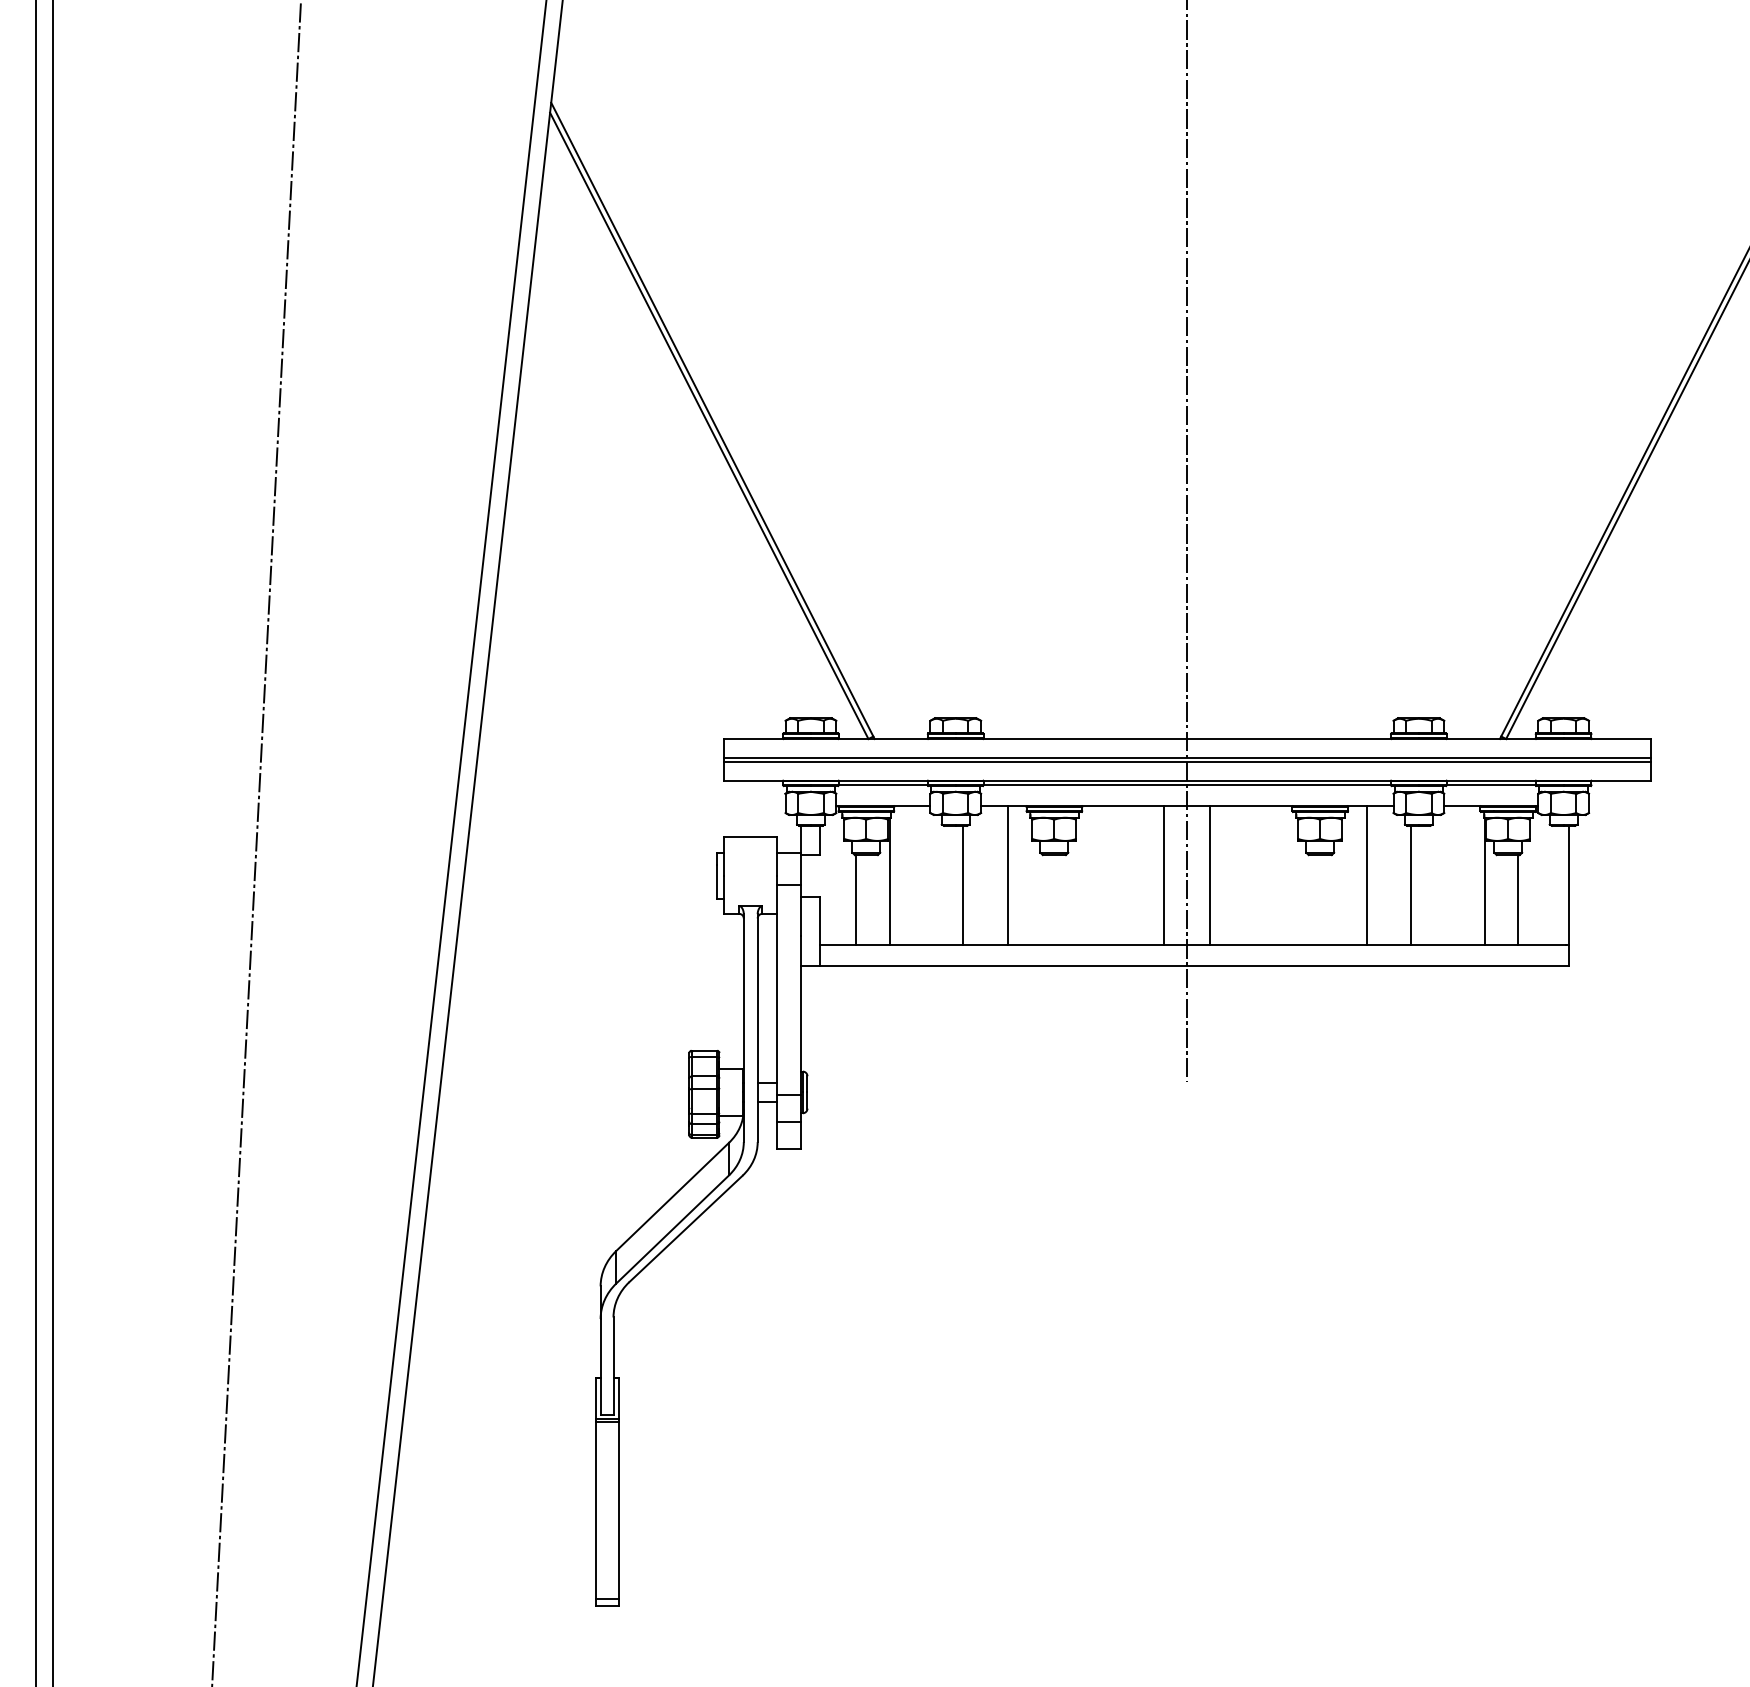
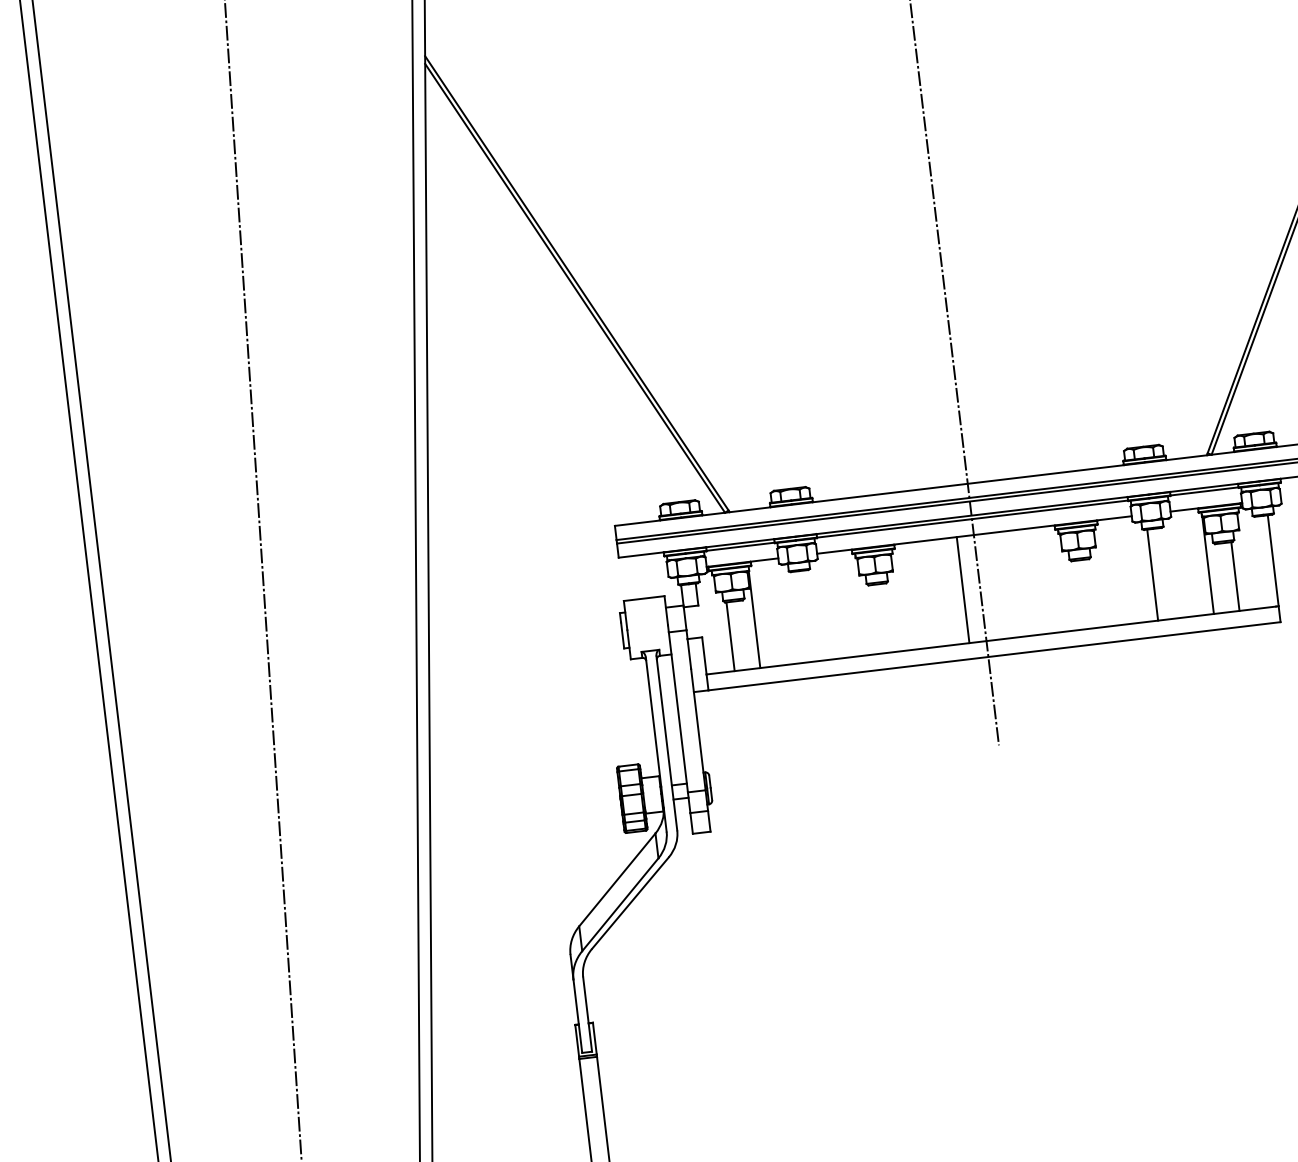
line: (1007, 875) -> (843, 604), removed
line: (1210, 875) -> (998, 585), removed
line: (1367, 875) -> (1118, 571), removed
line: (963, 885) -> (810, 615), removed

